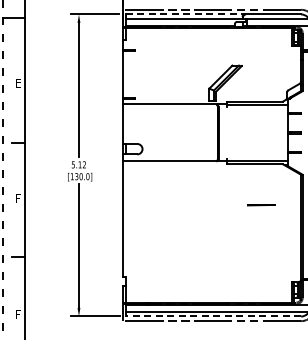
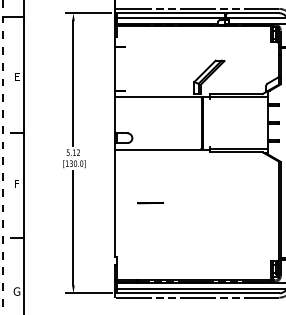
line: (185, 14) -> (172, 13), dashed -> solid
line: (261, 205) -> (150, 203), moved
text: (17, 314) -> (16, 291), F -> G
line: (213, 316) -> (198, 293), dashed -> solid

